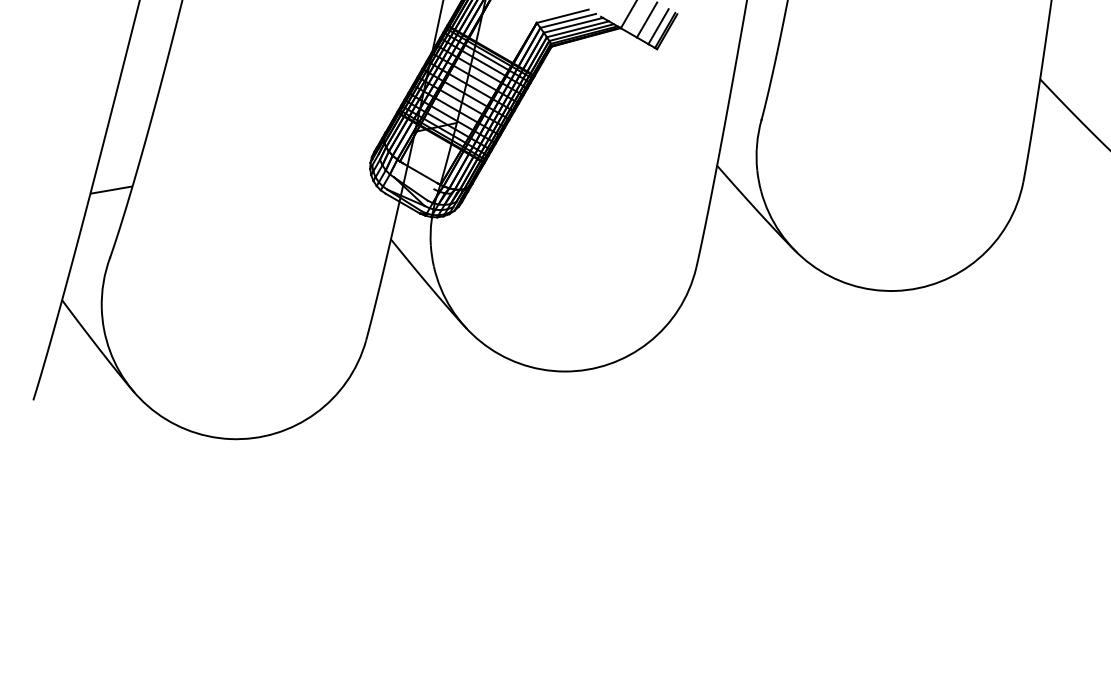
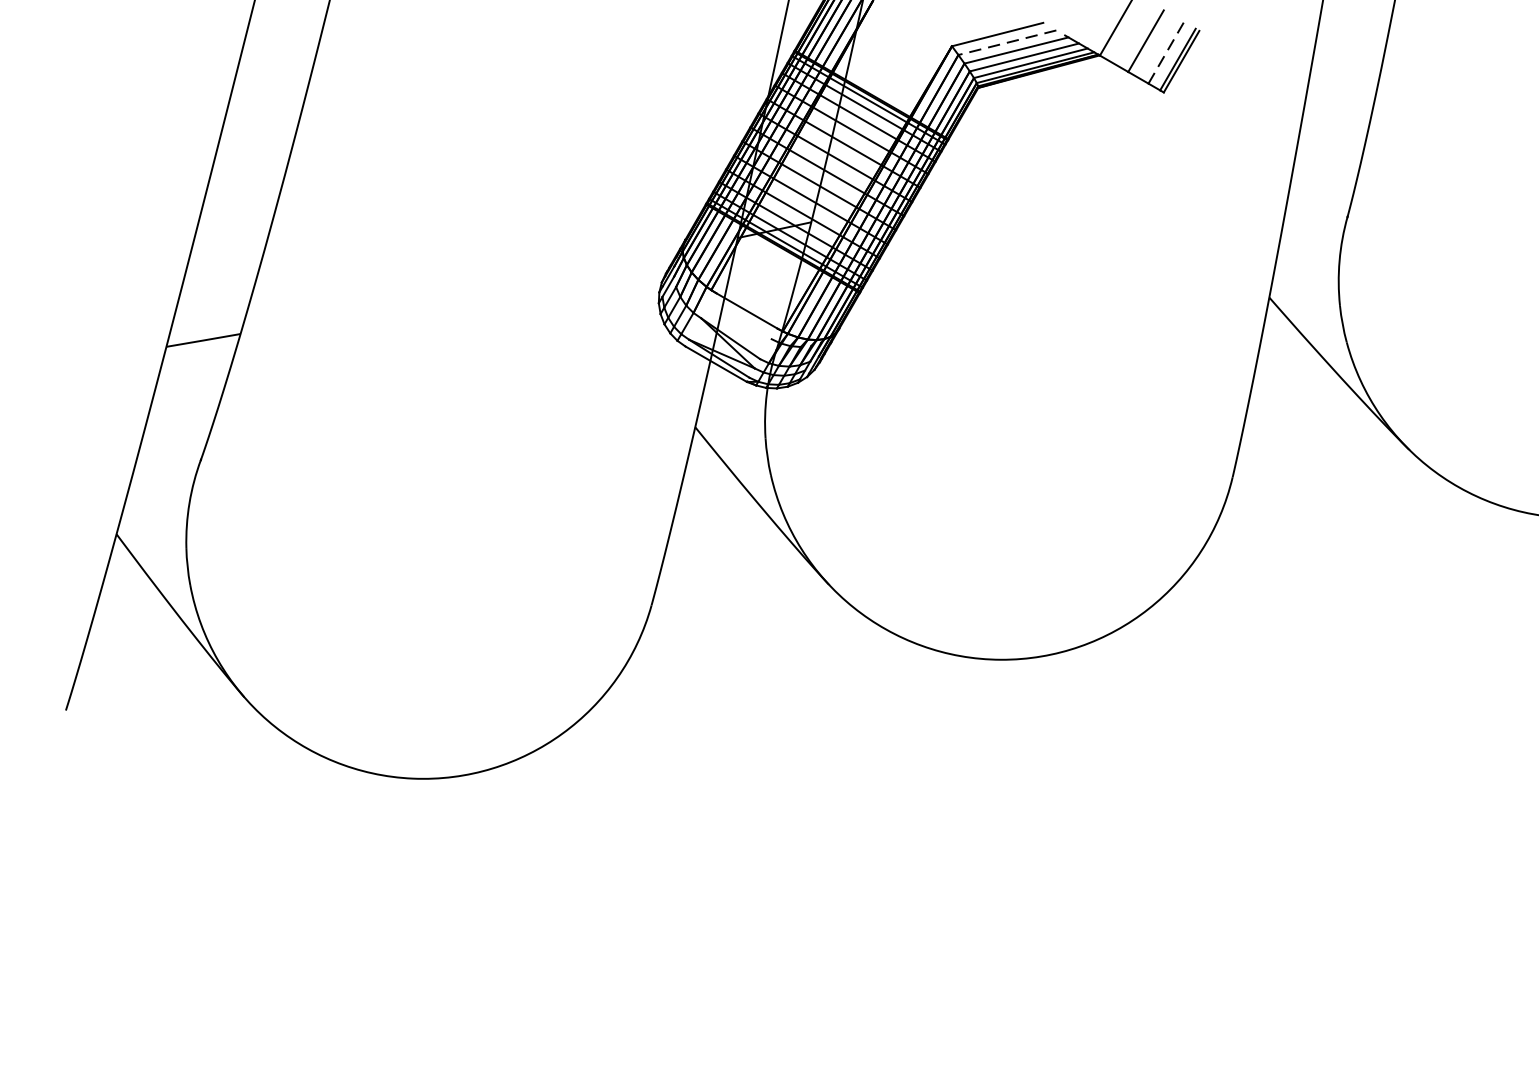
line: (568, 20) -> (1007, 41), solid -> dashed
line: (658, 26) -> (1166, 52), solid -> dashed

